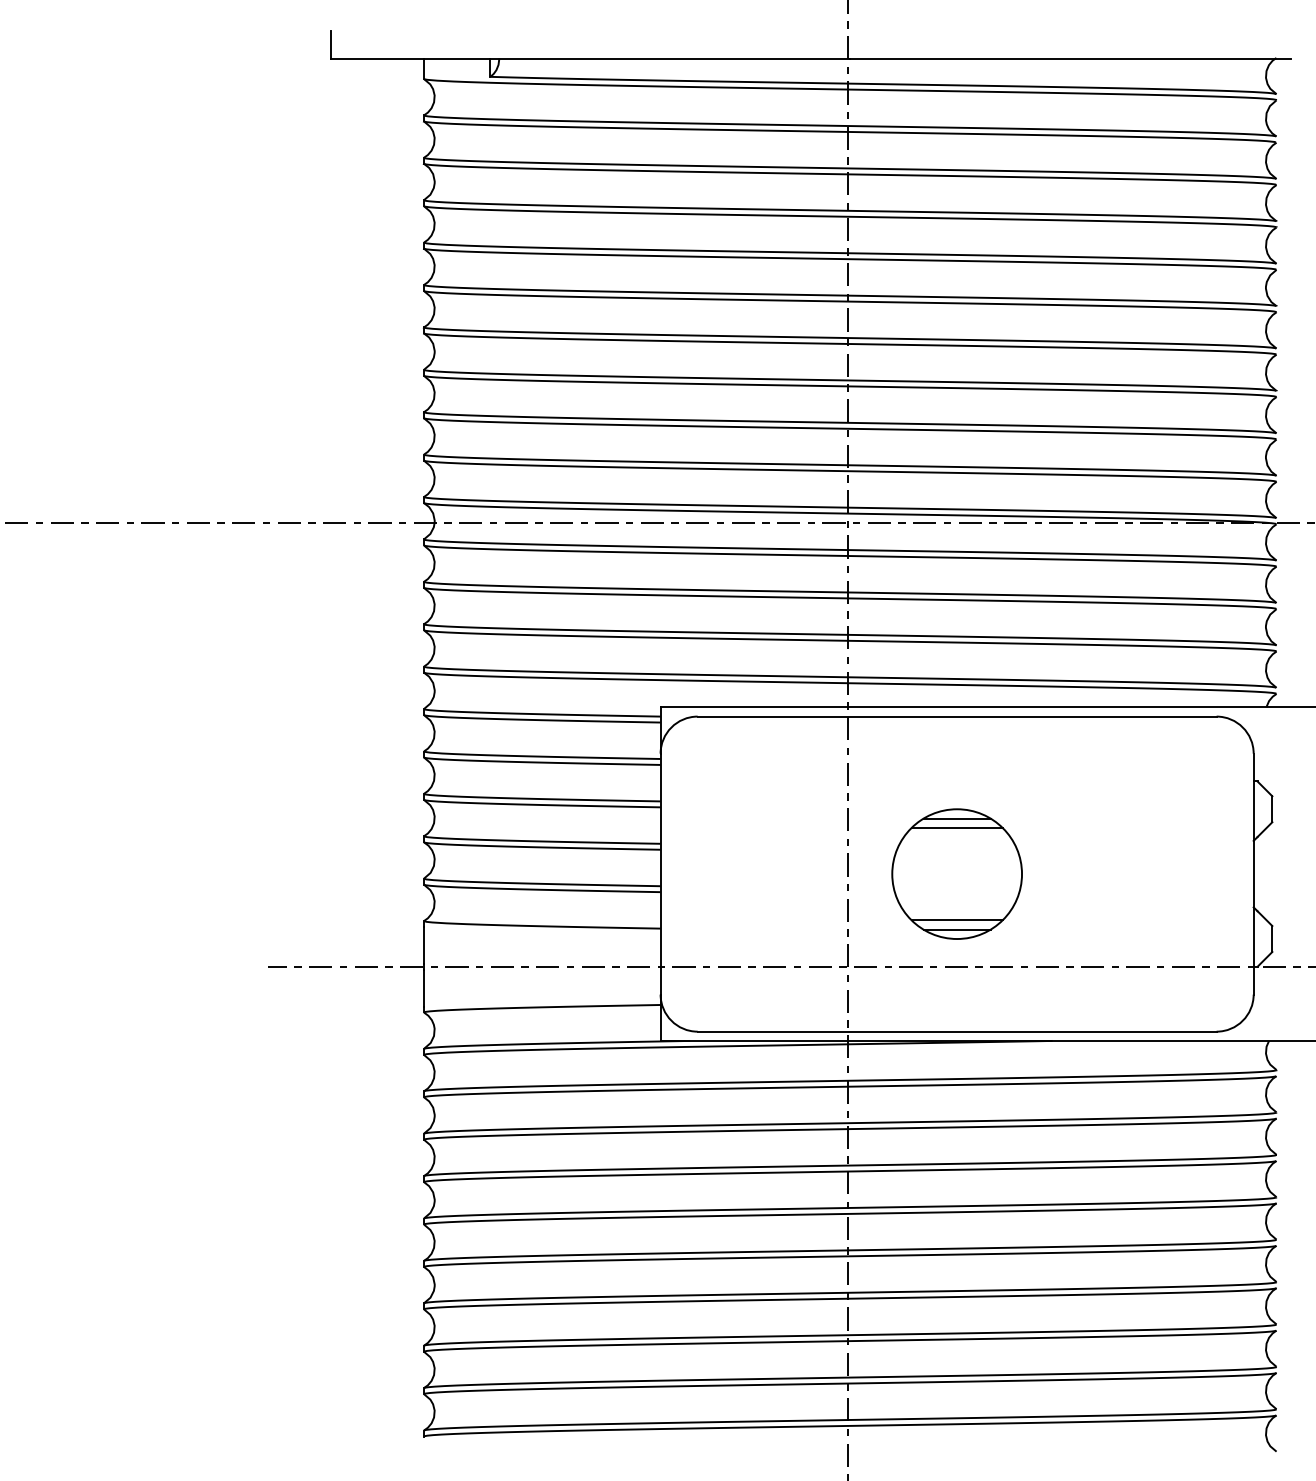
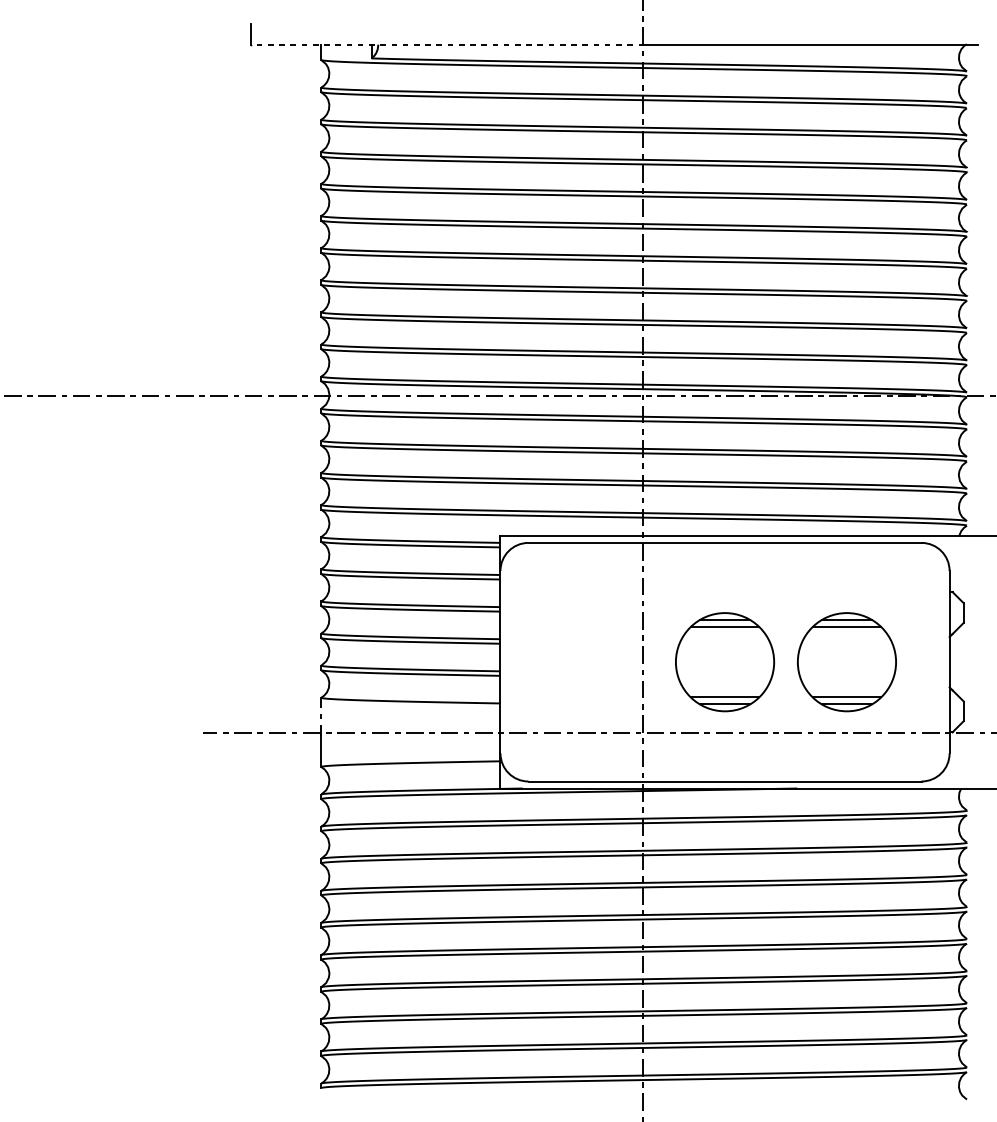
line: (590, 58) -> (447, 44), solid -> dashed
part: (1117, 873) -> (846, 661), added
line: (424, 945) -> (321, 716), solid -> dashed

